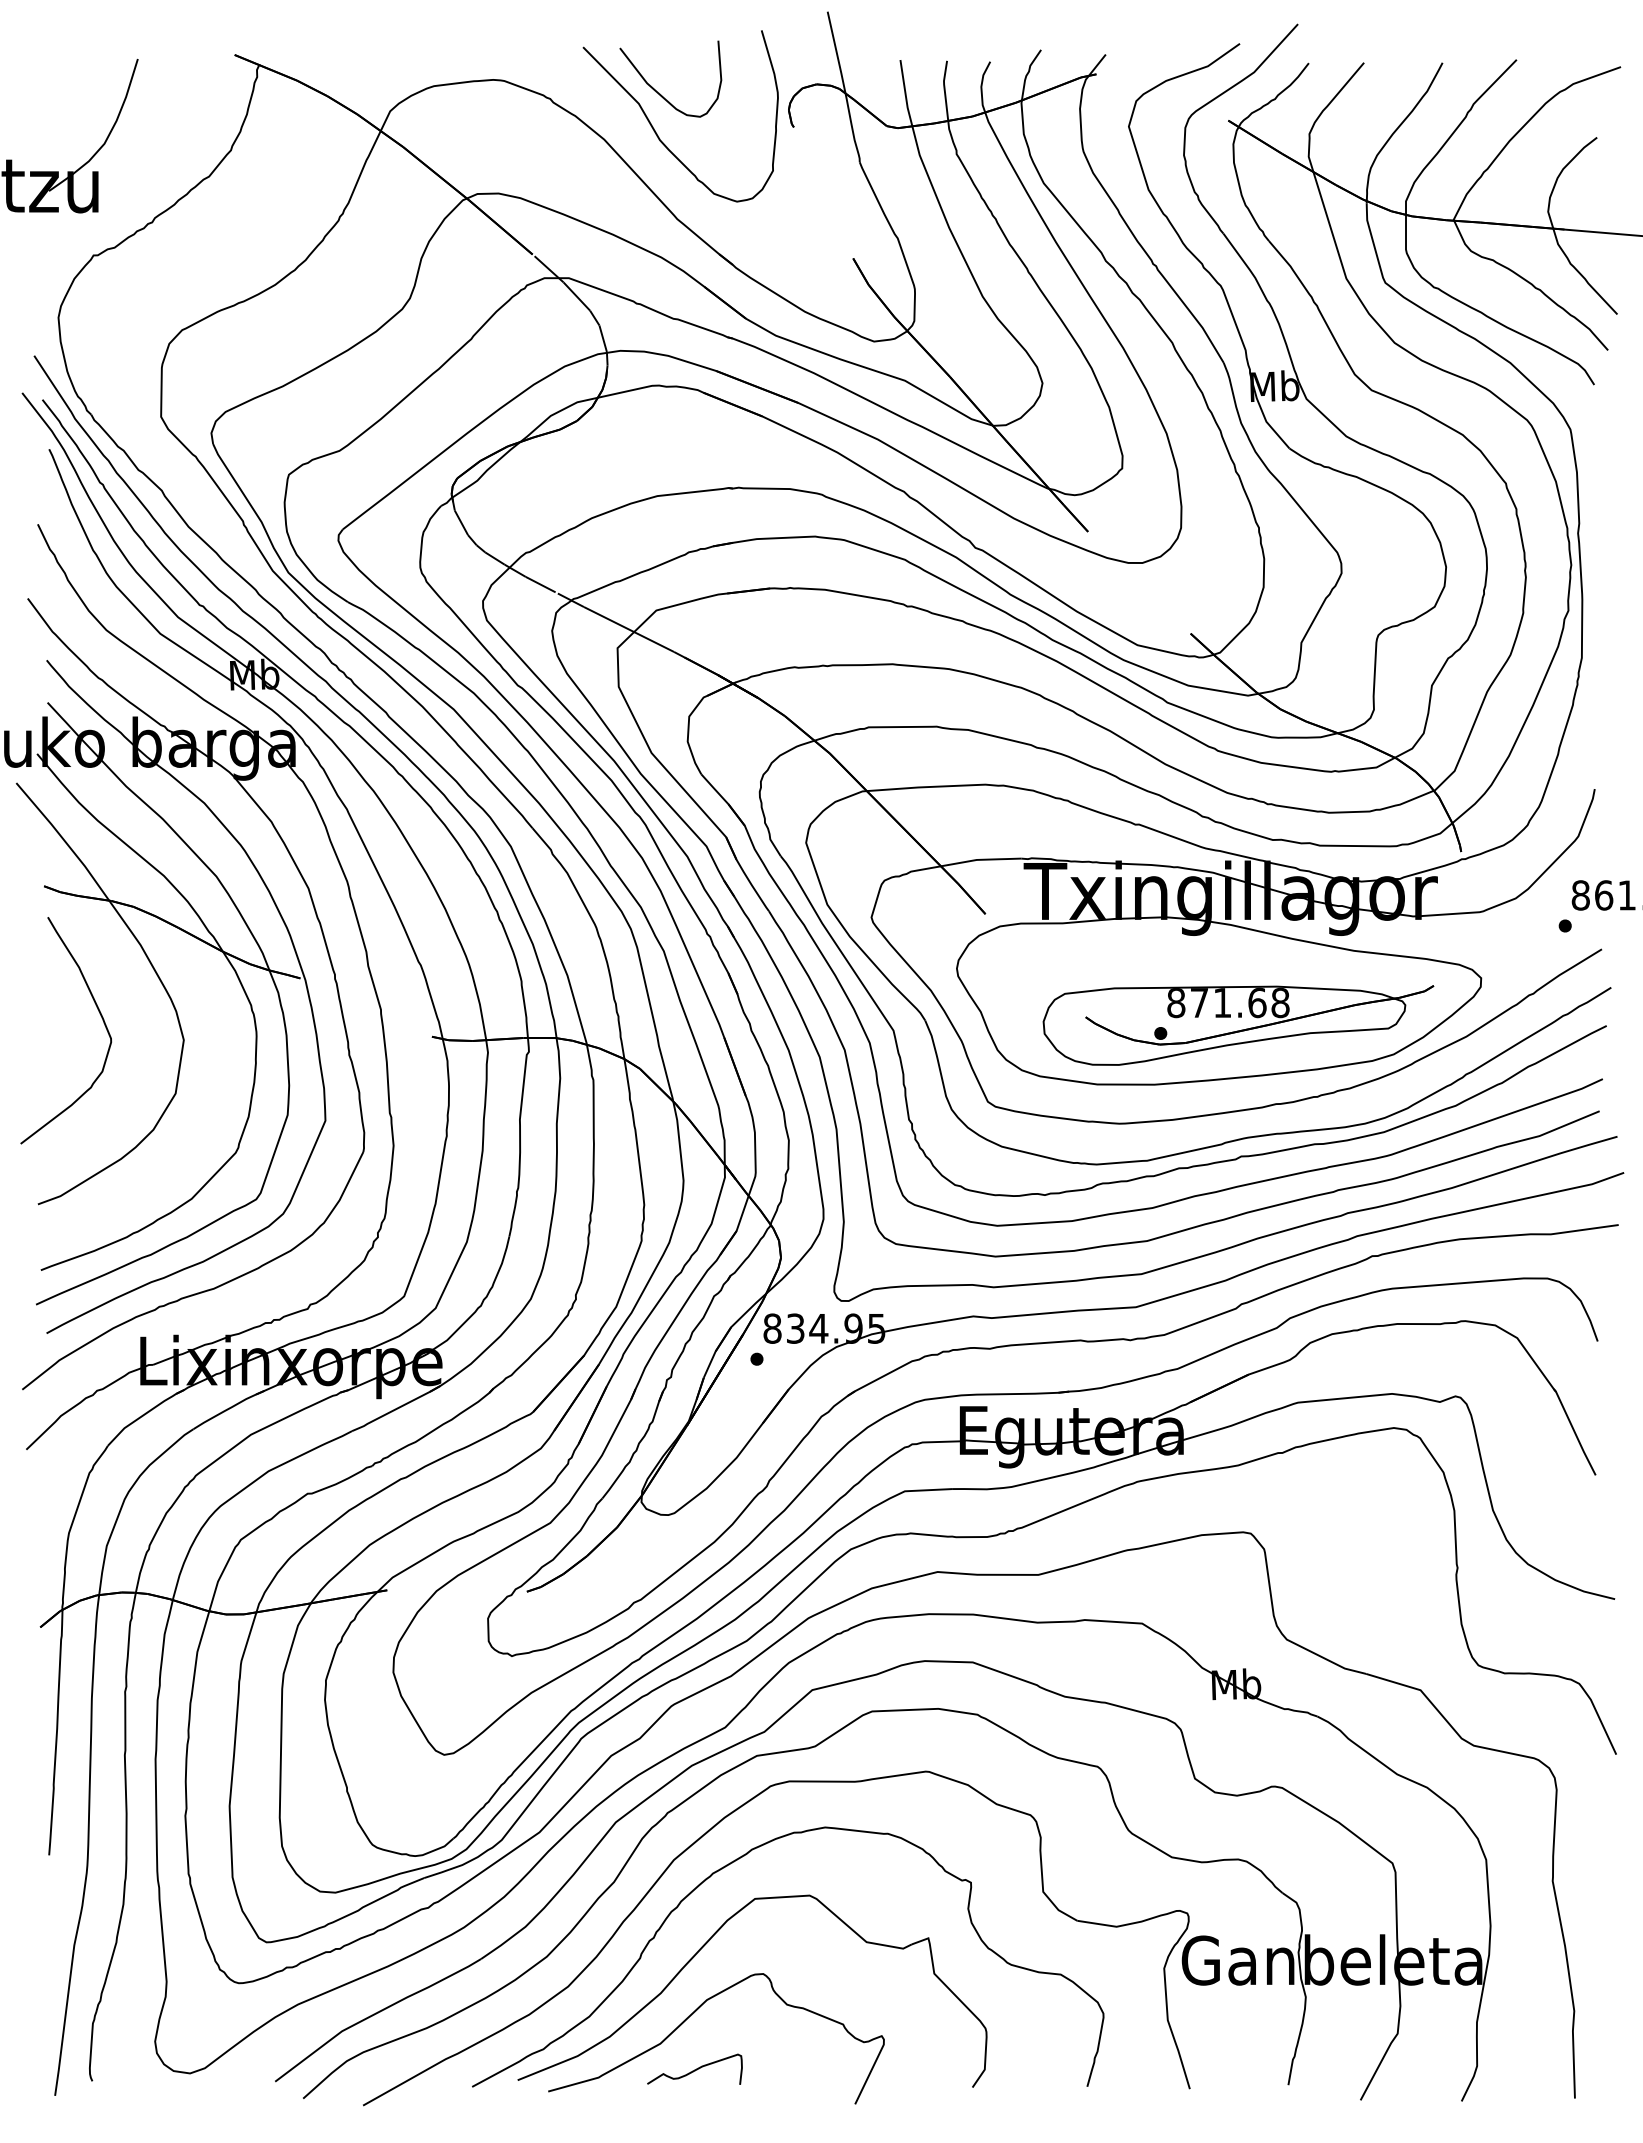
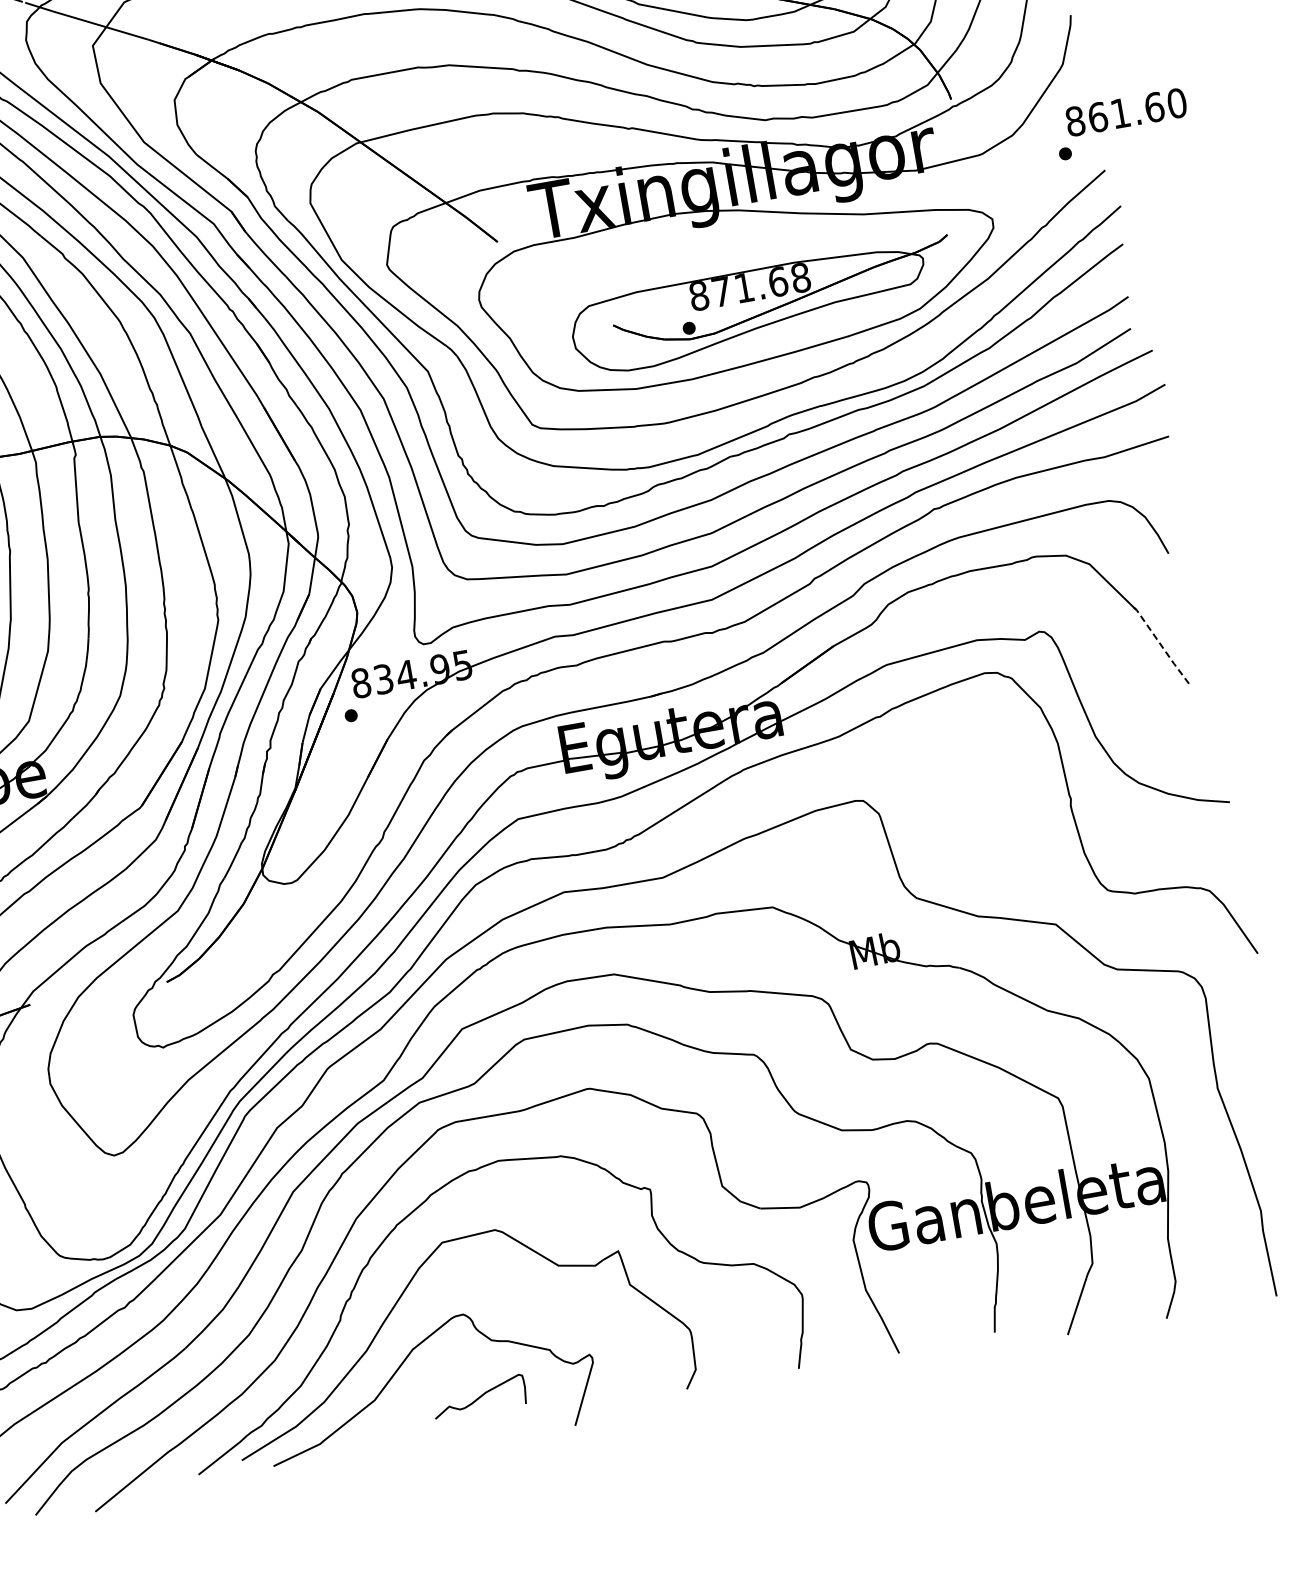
line: (1574, 1432) -> (1161, 646), solid -> dashed
curve: (694, 2069) -> (478, 1396), moved

